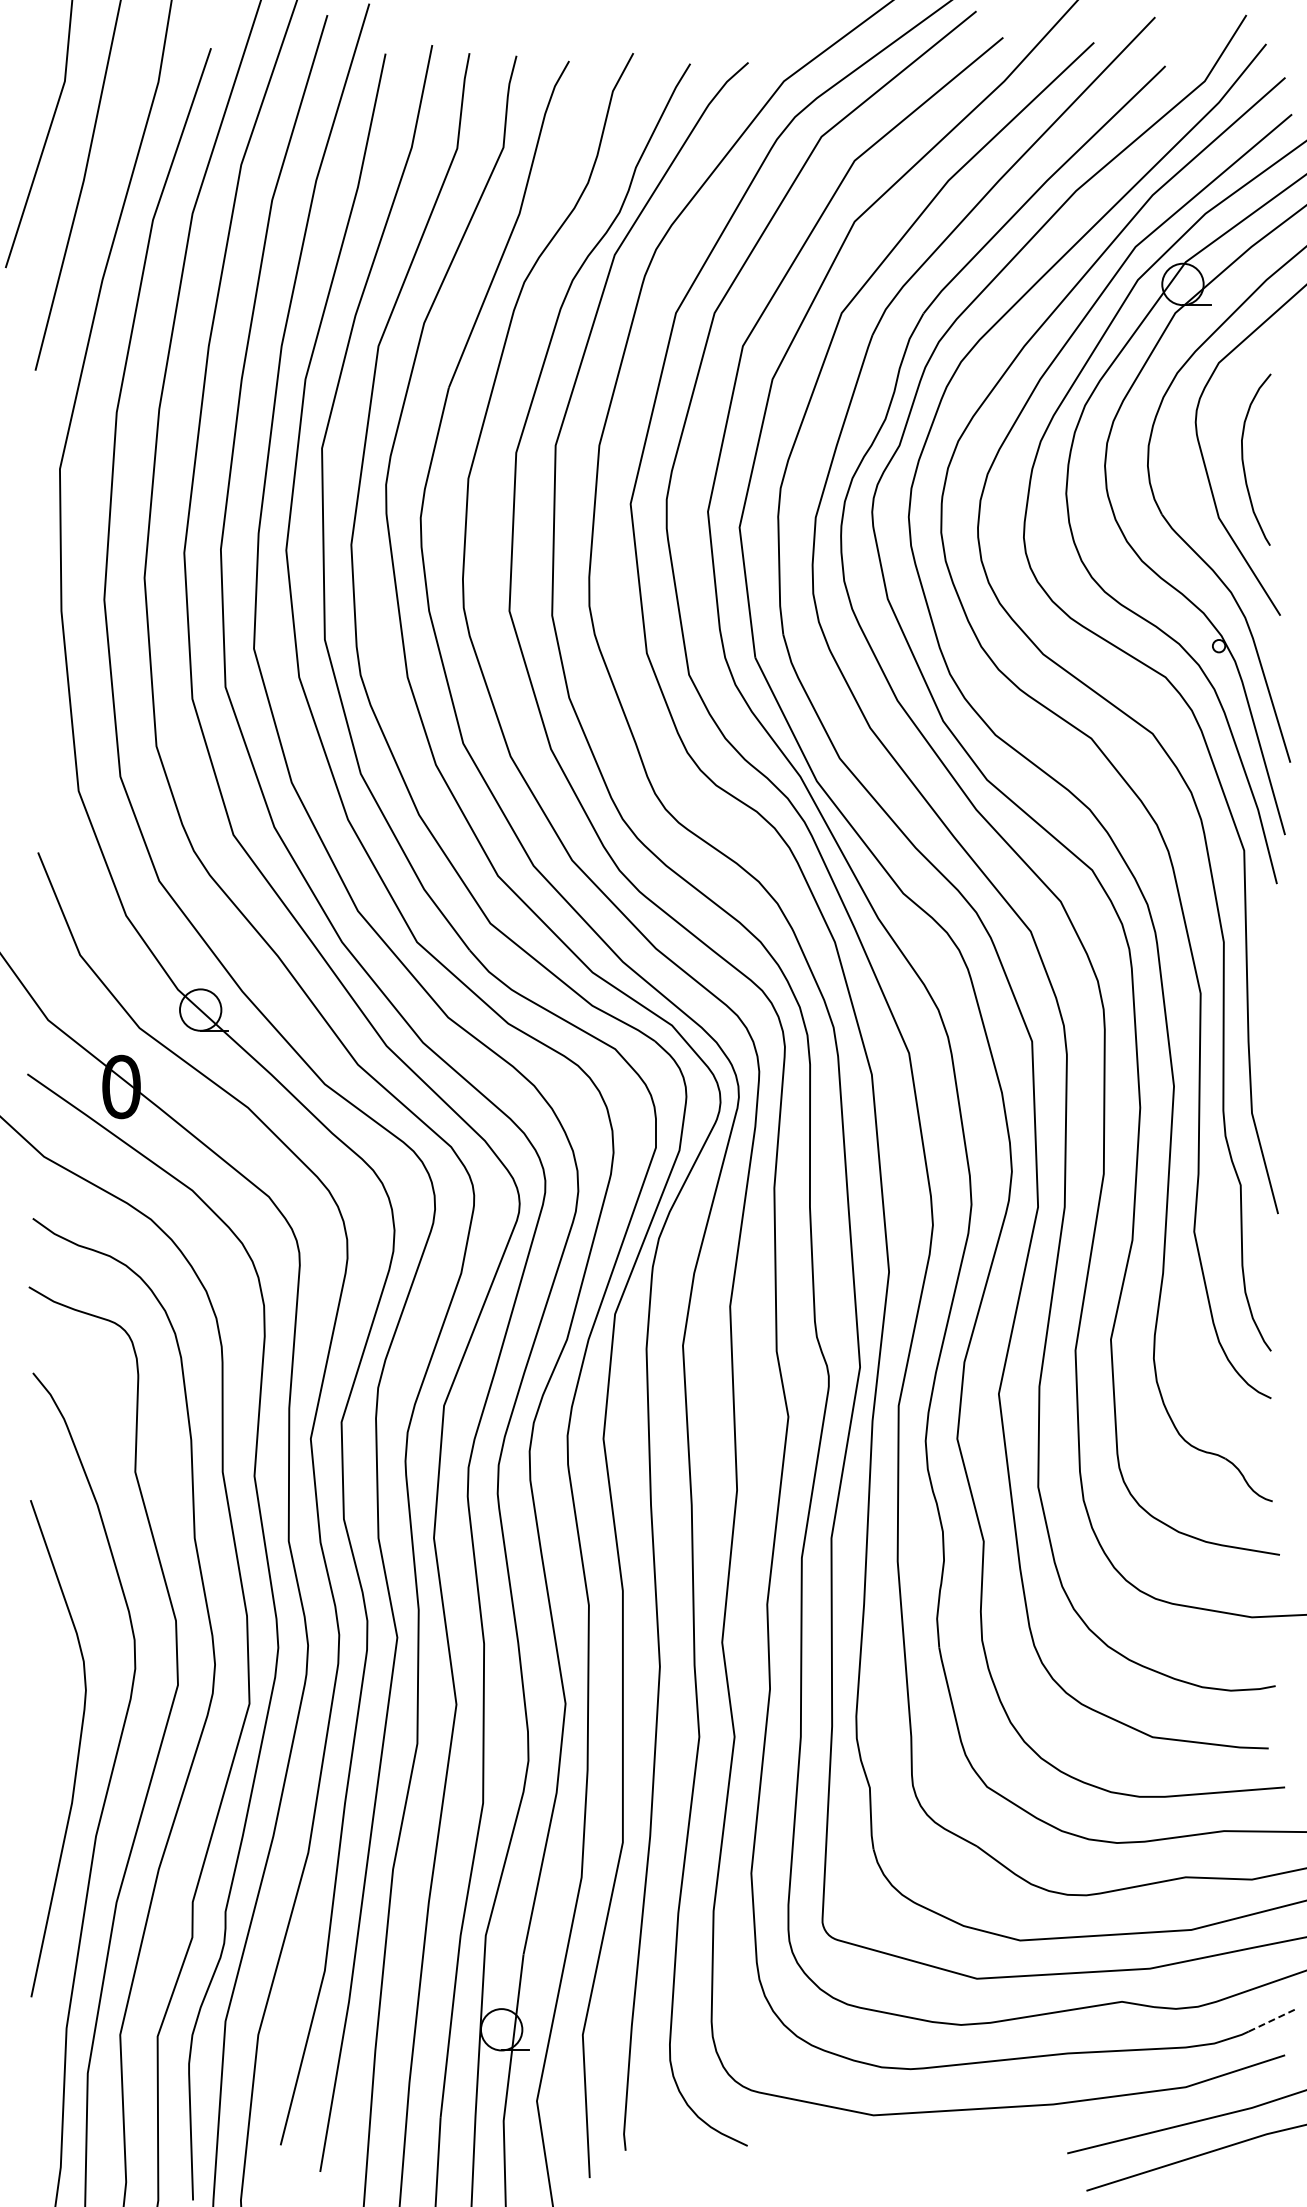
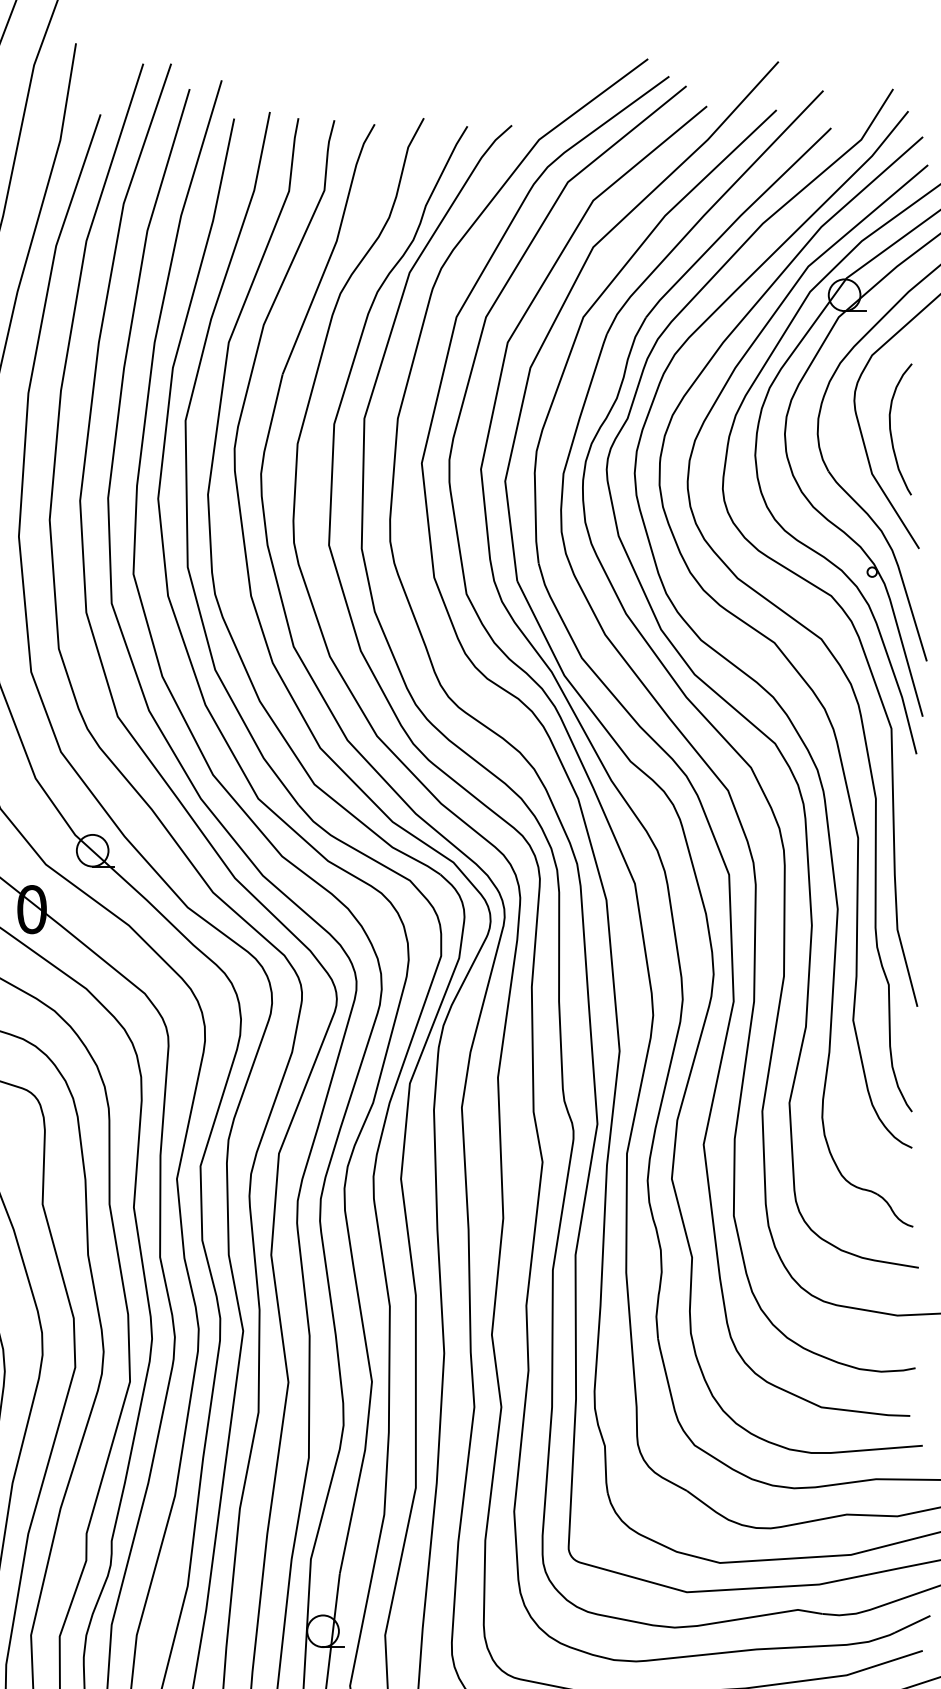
line: (1271, 2020) -> (912, 1624), dashed -> solid

